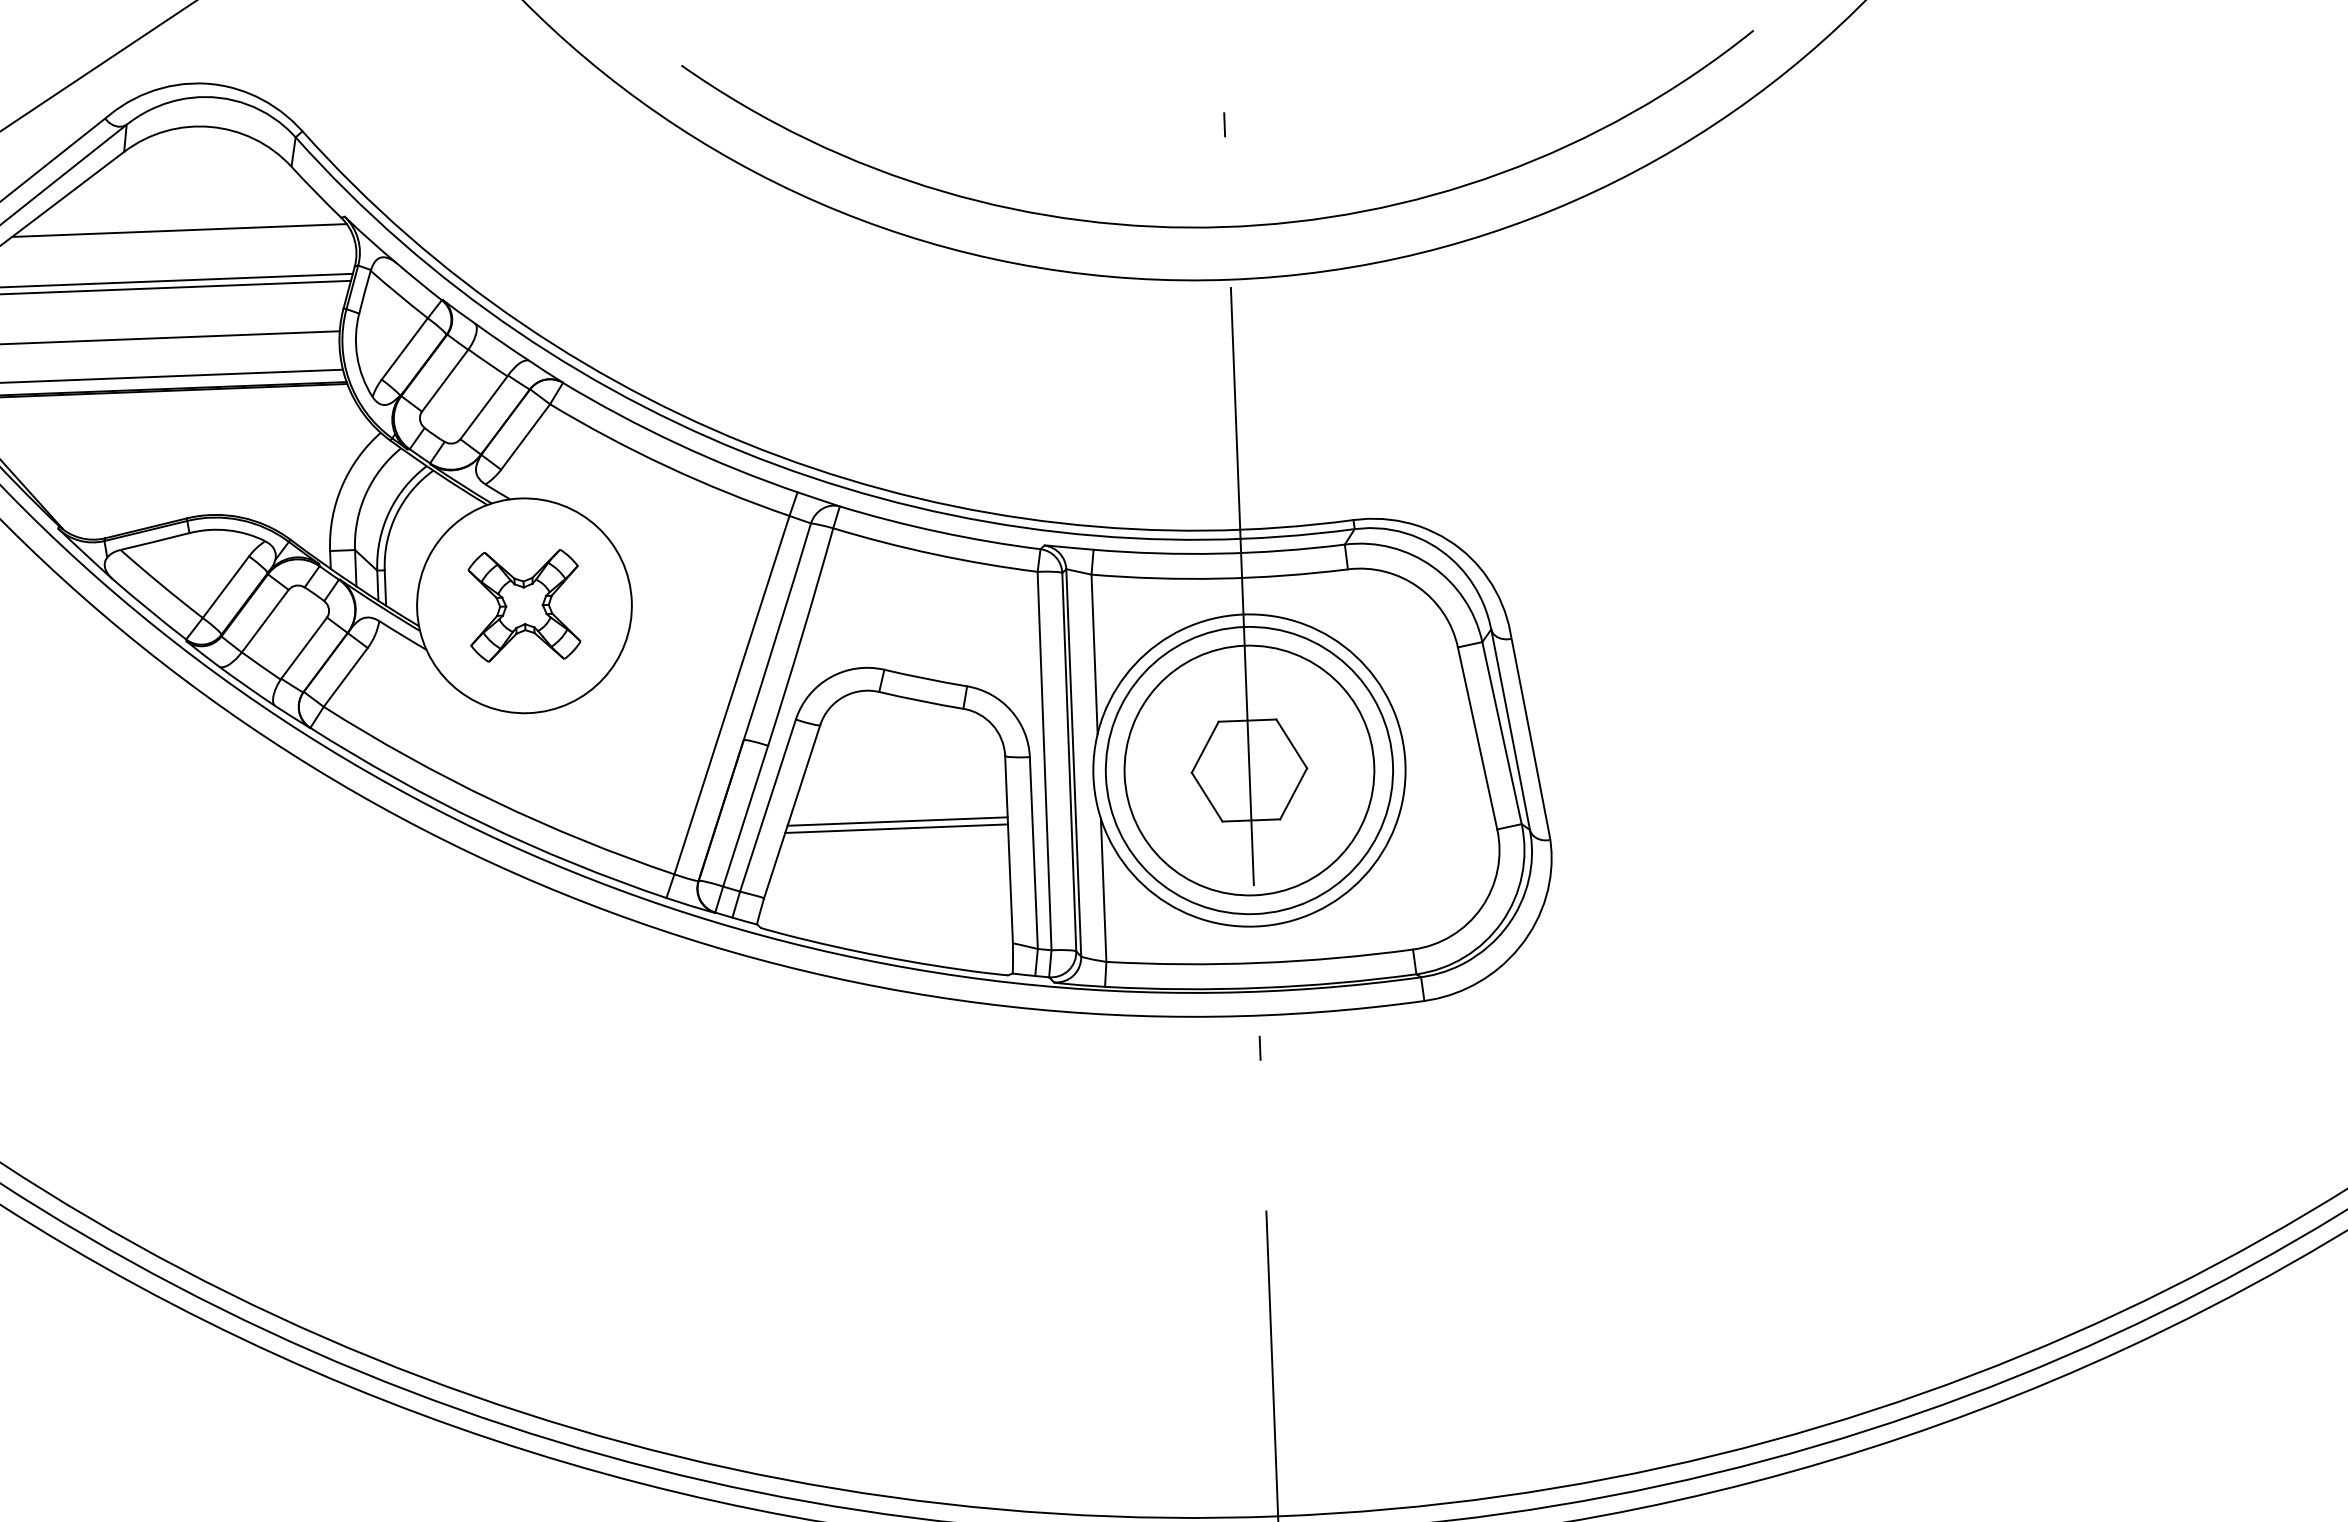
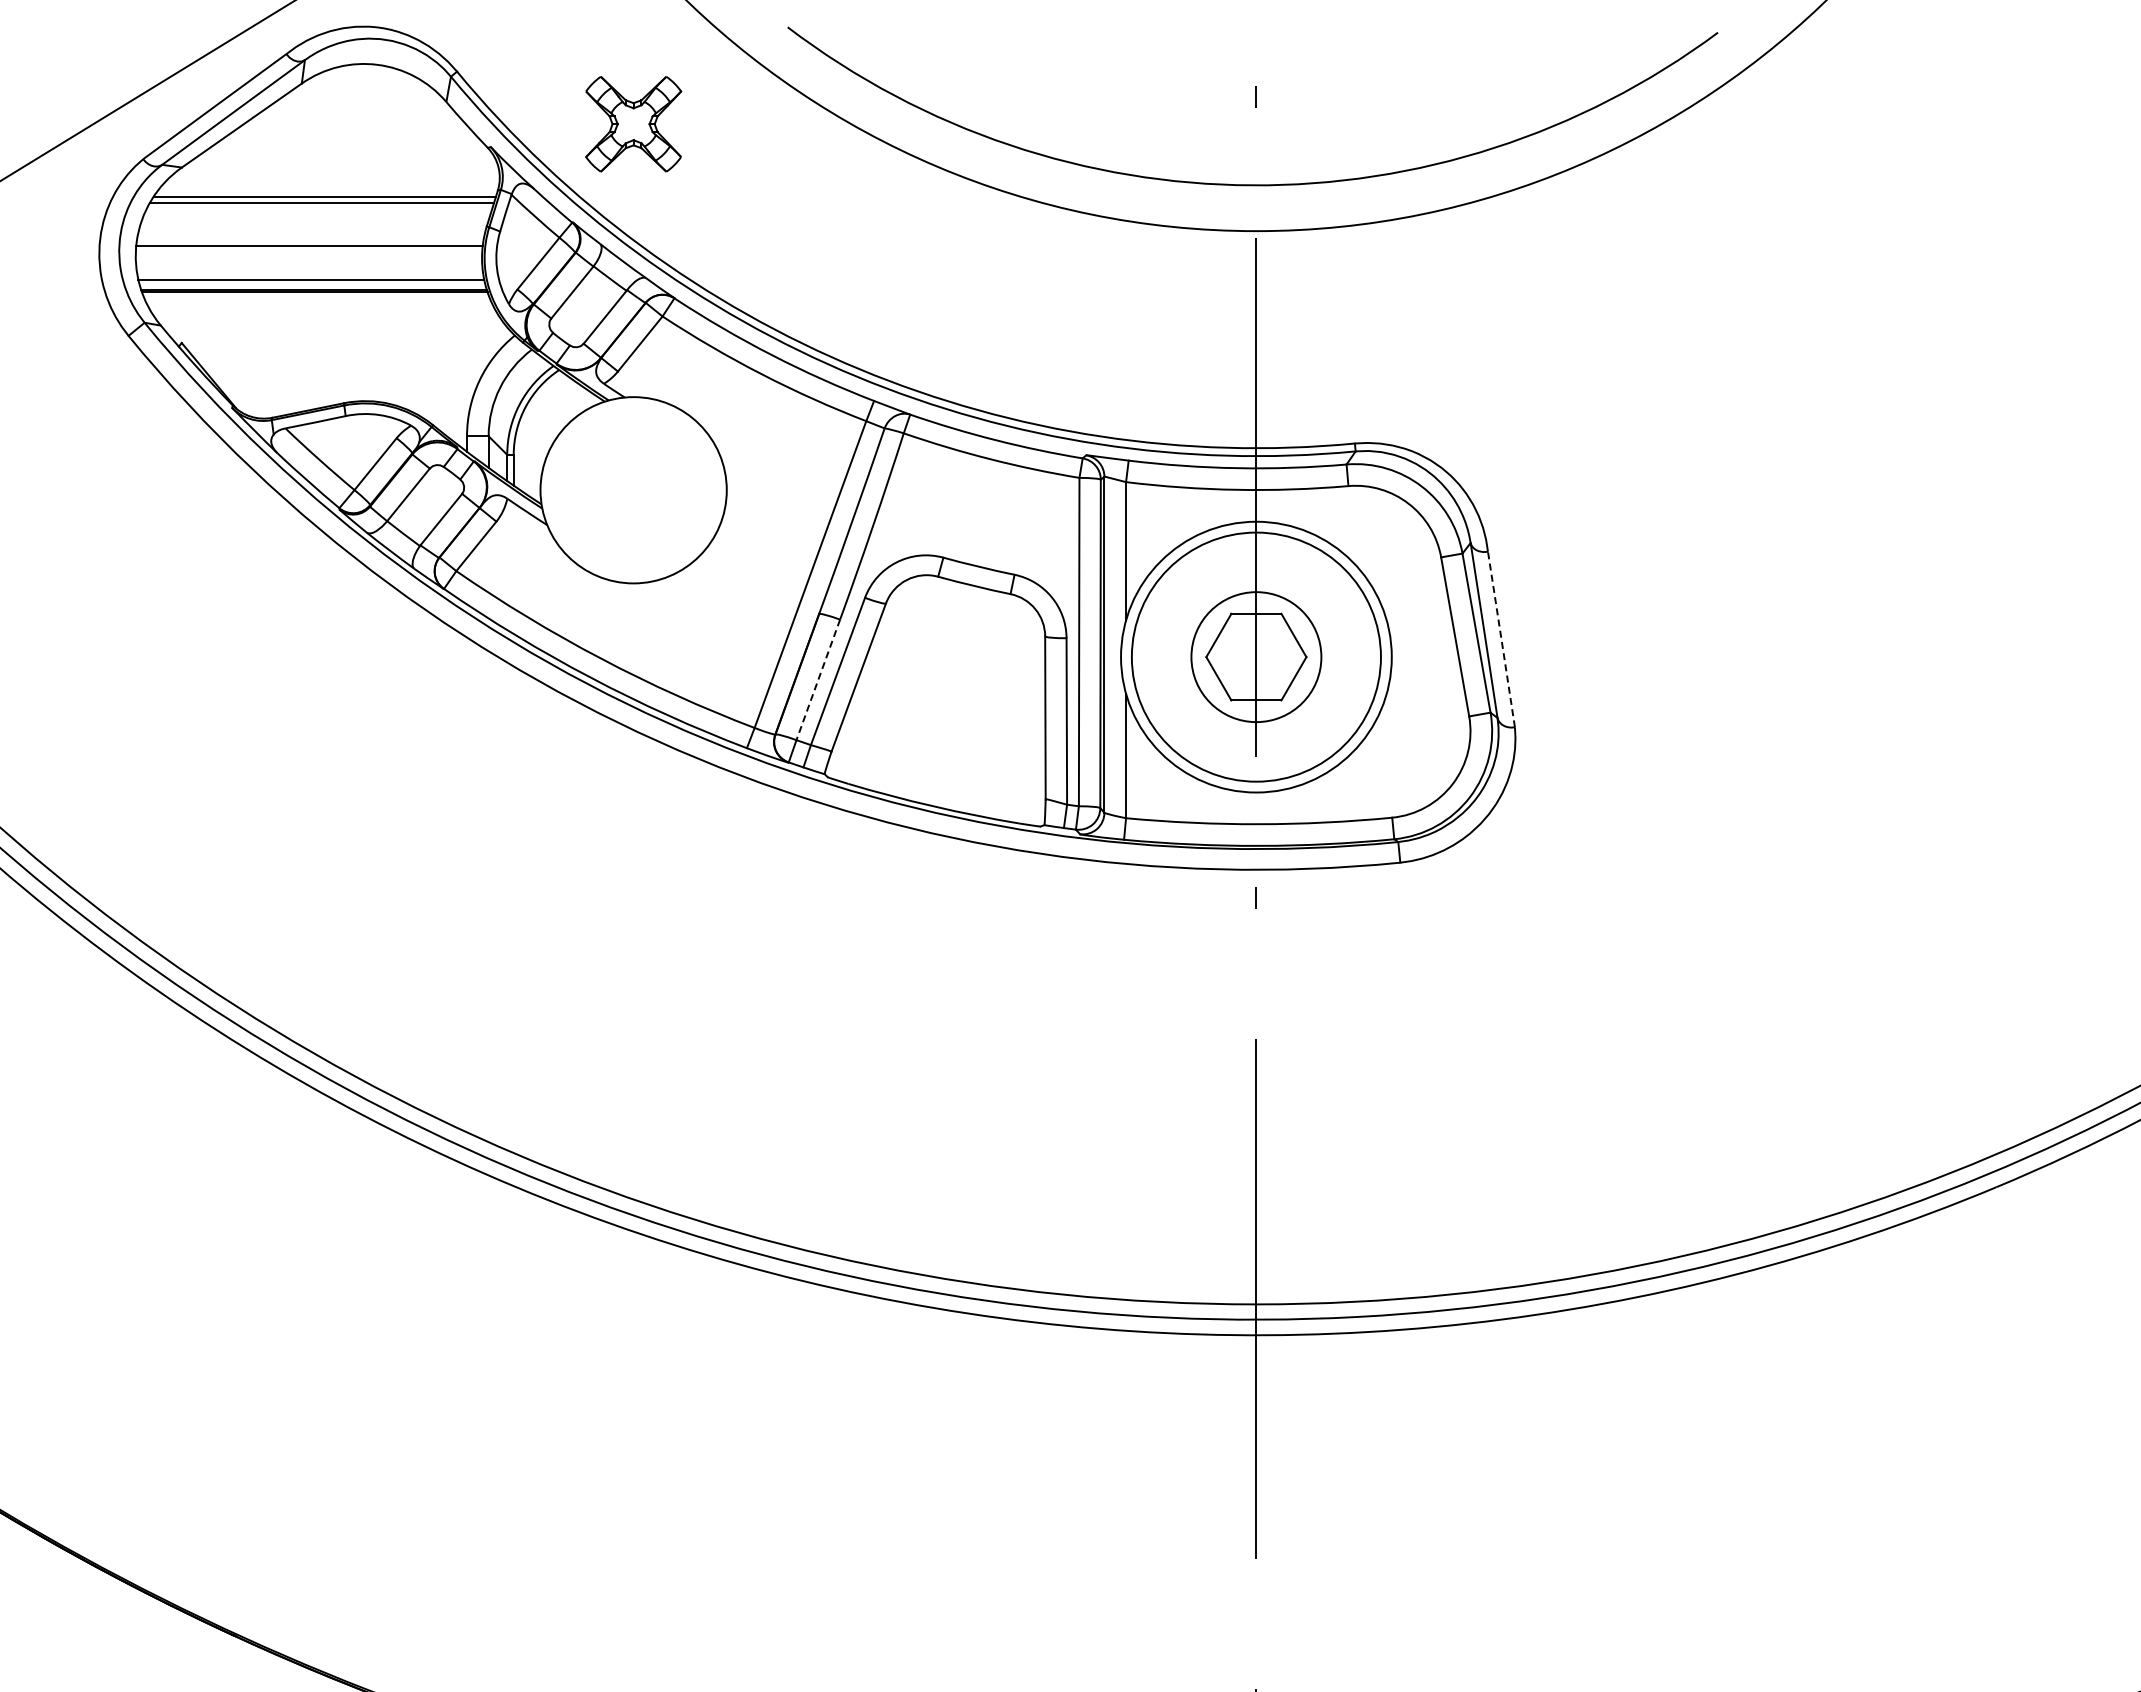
line: (178, 230) -> (346, 153), removed
part: (524, 606) -> (633, 124), moved
arc: (1531, 739) -> (1501, 639), solid -> dashed
circle: (1249, 769) -> (1256, 656), size x0.6
line: (745, 816) -> (818, 680), solid -> dashed
line: (897, 821) -> (949, 689), removed
line: (896, 828) -> (948, 695), removed

